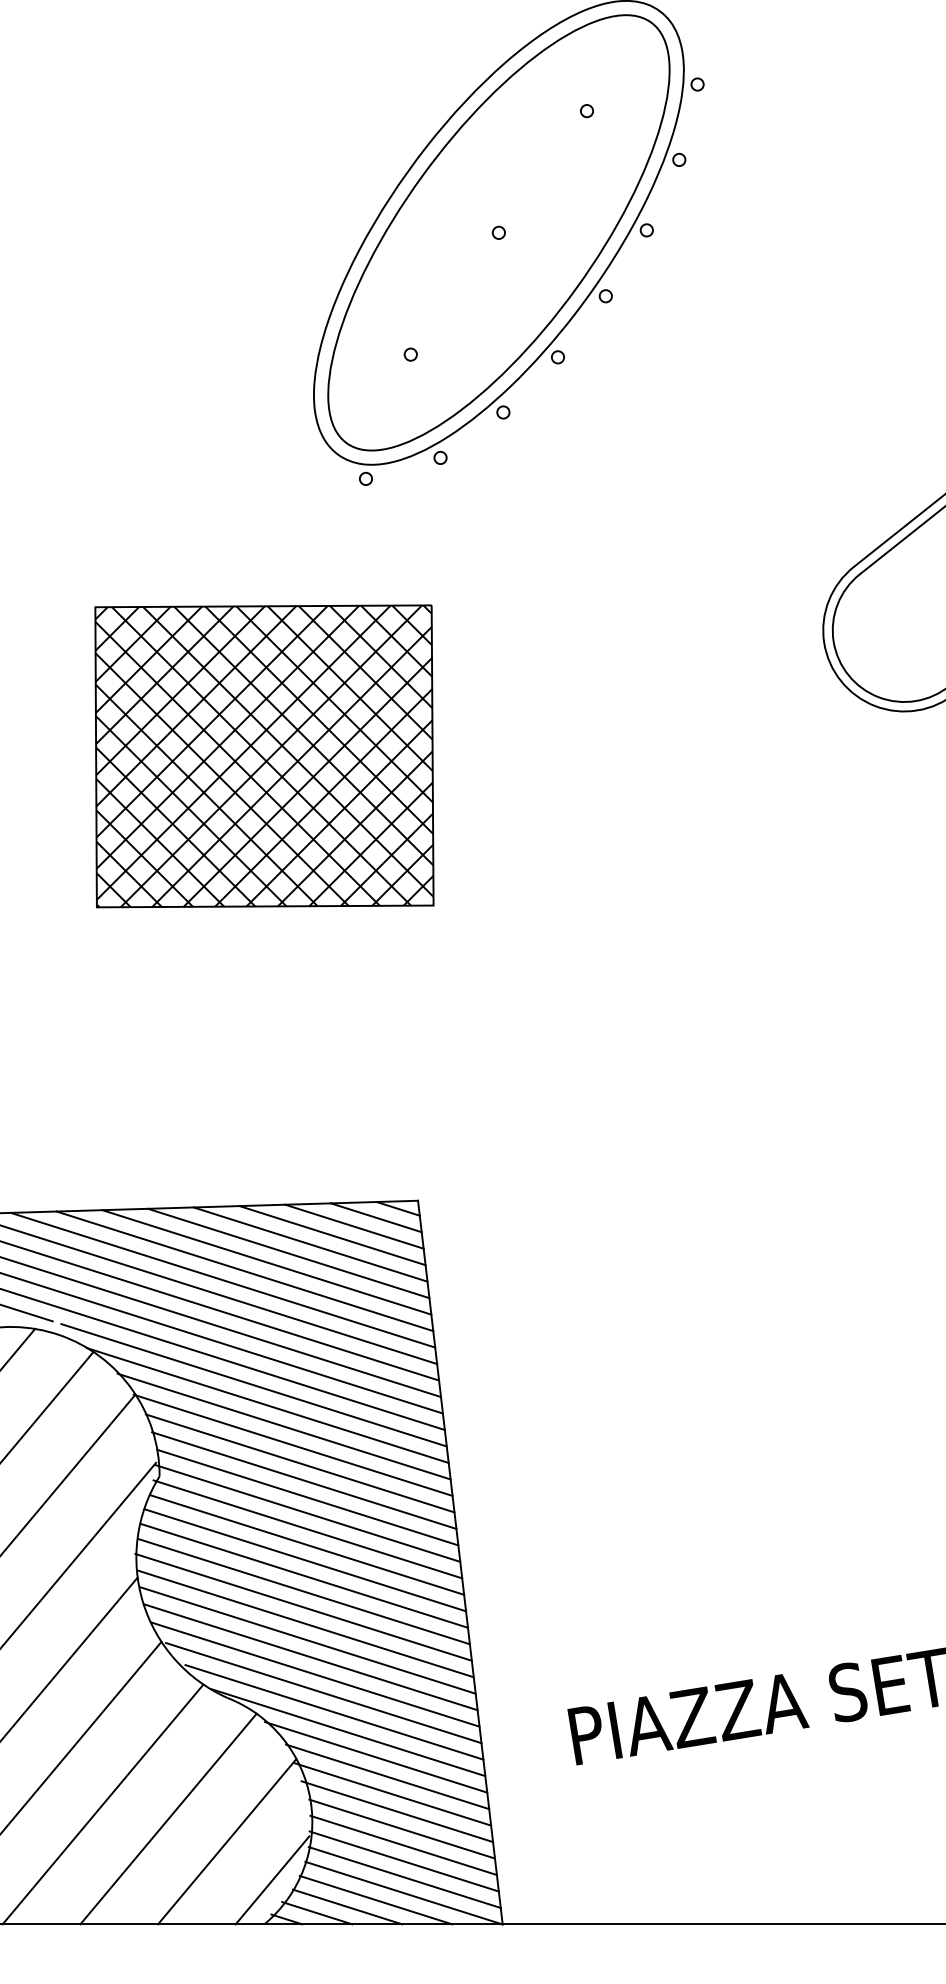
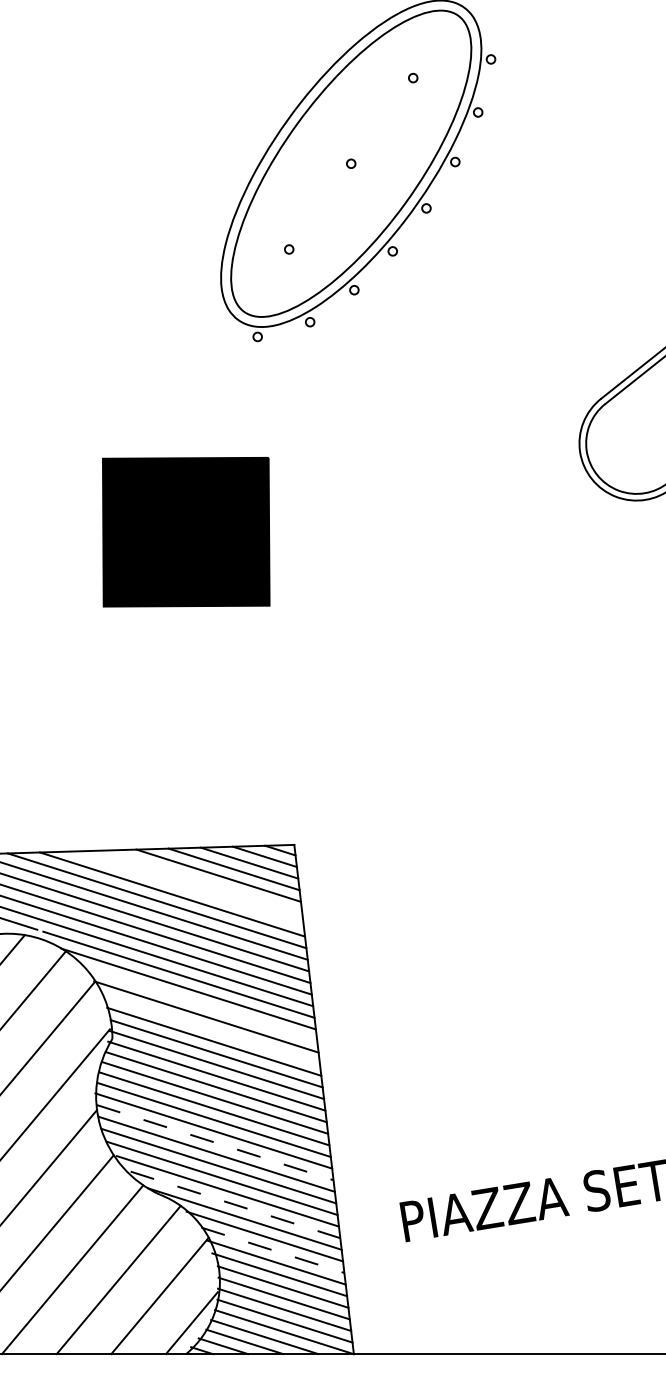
part: (264, 756) -> (186, 532), size x0.7
line: (288, 1253) -> (203, 882), removed
line: (266, 1262) -> (187, 888), removed
line: (283, 1426) -> (199, 1003), removed
line: (299, 1463) -> (210, 1029), removed
line: (306, 1624) -> (215, 1143), solid -> dashed
line: (334, 1712) -> (235, 1205), solid -> dashed
line: (387, 1776) -> (272, 1250), solid -> dashed

